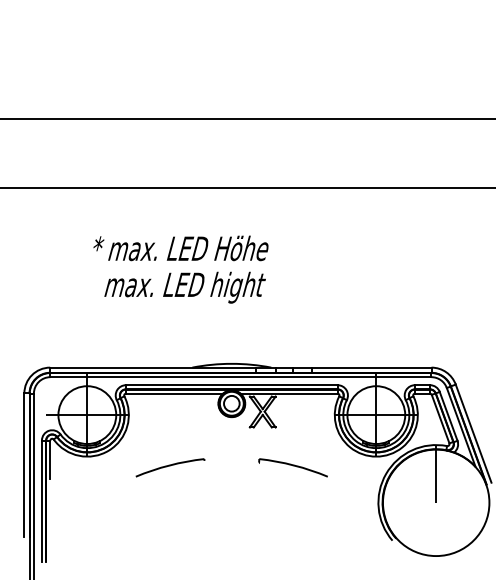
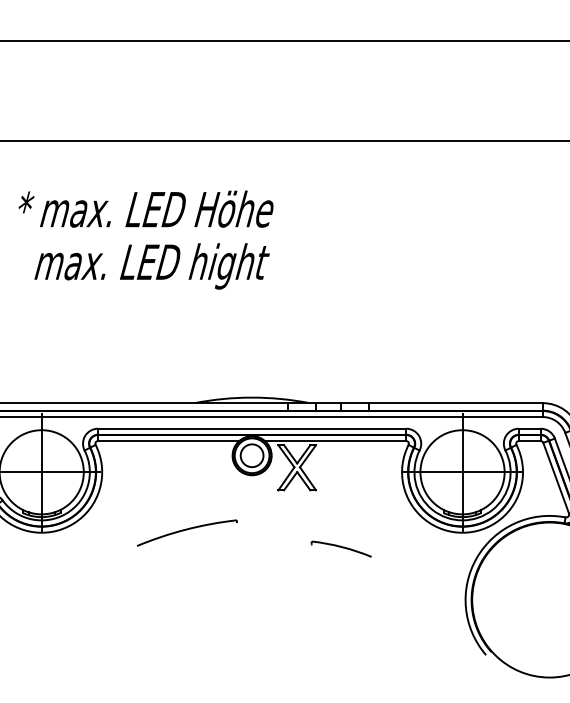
text: (180, 269) -> (145, 239), moved
part: (170, 467) -> (187, 532), moved
part: (292, 467) -> (340, 548), size x0.6
line: (436, 474) -> (550, 558), removed

